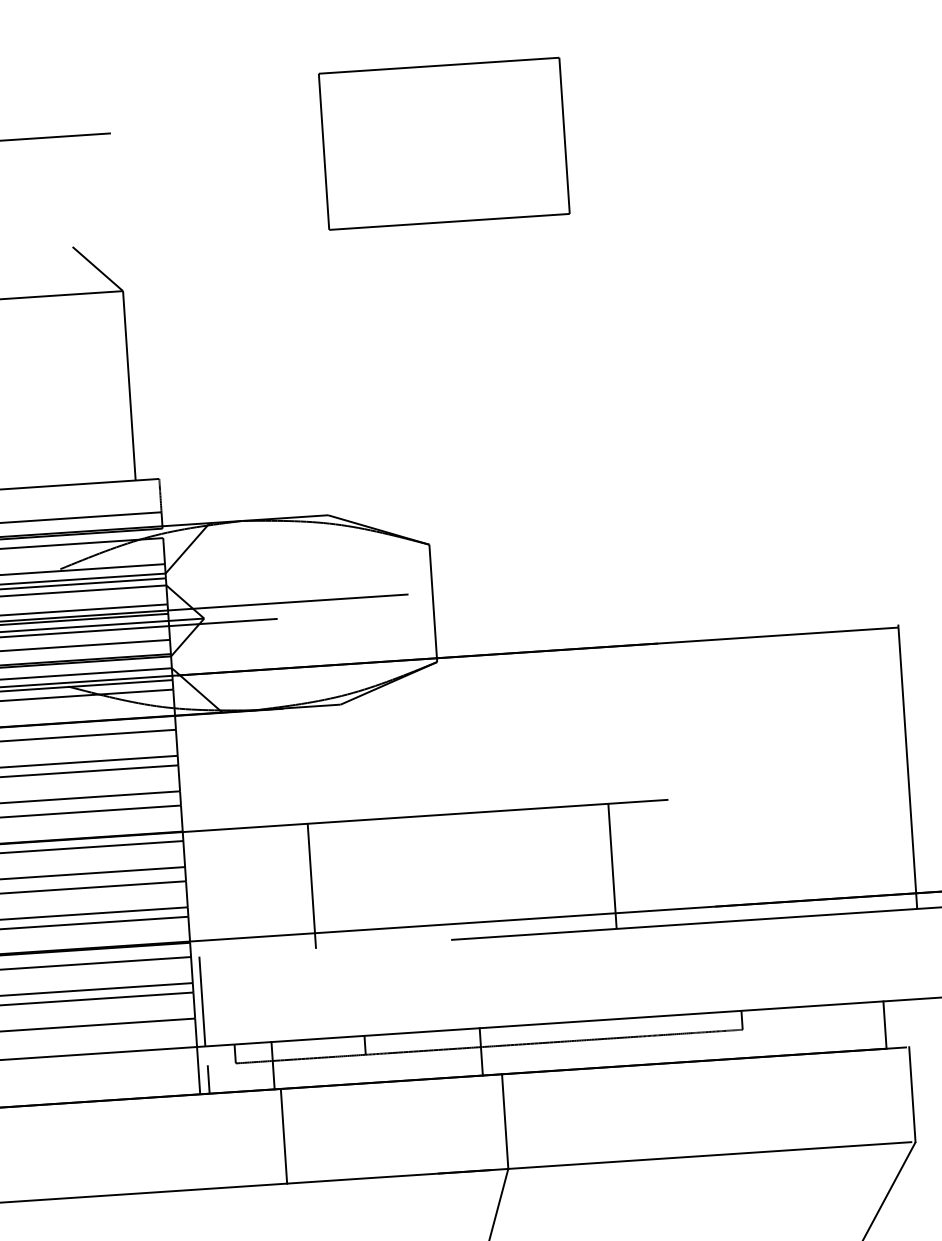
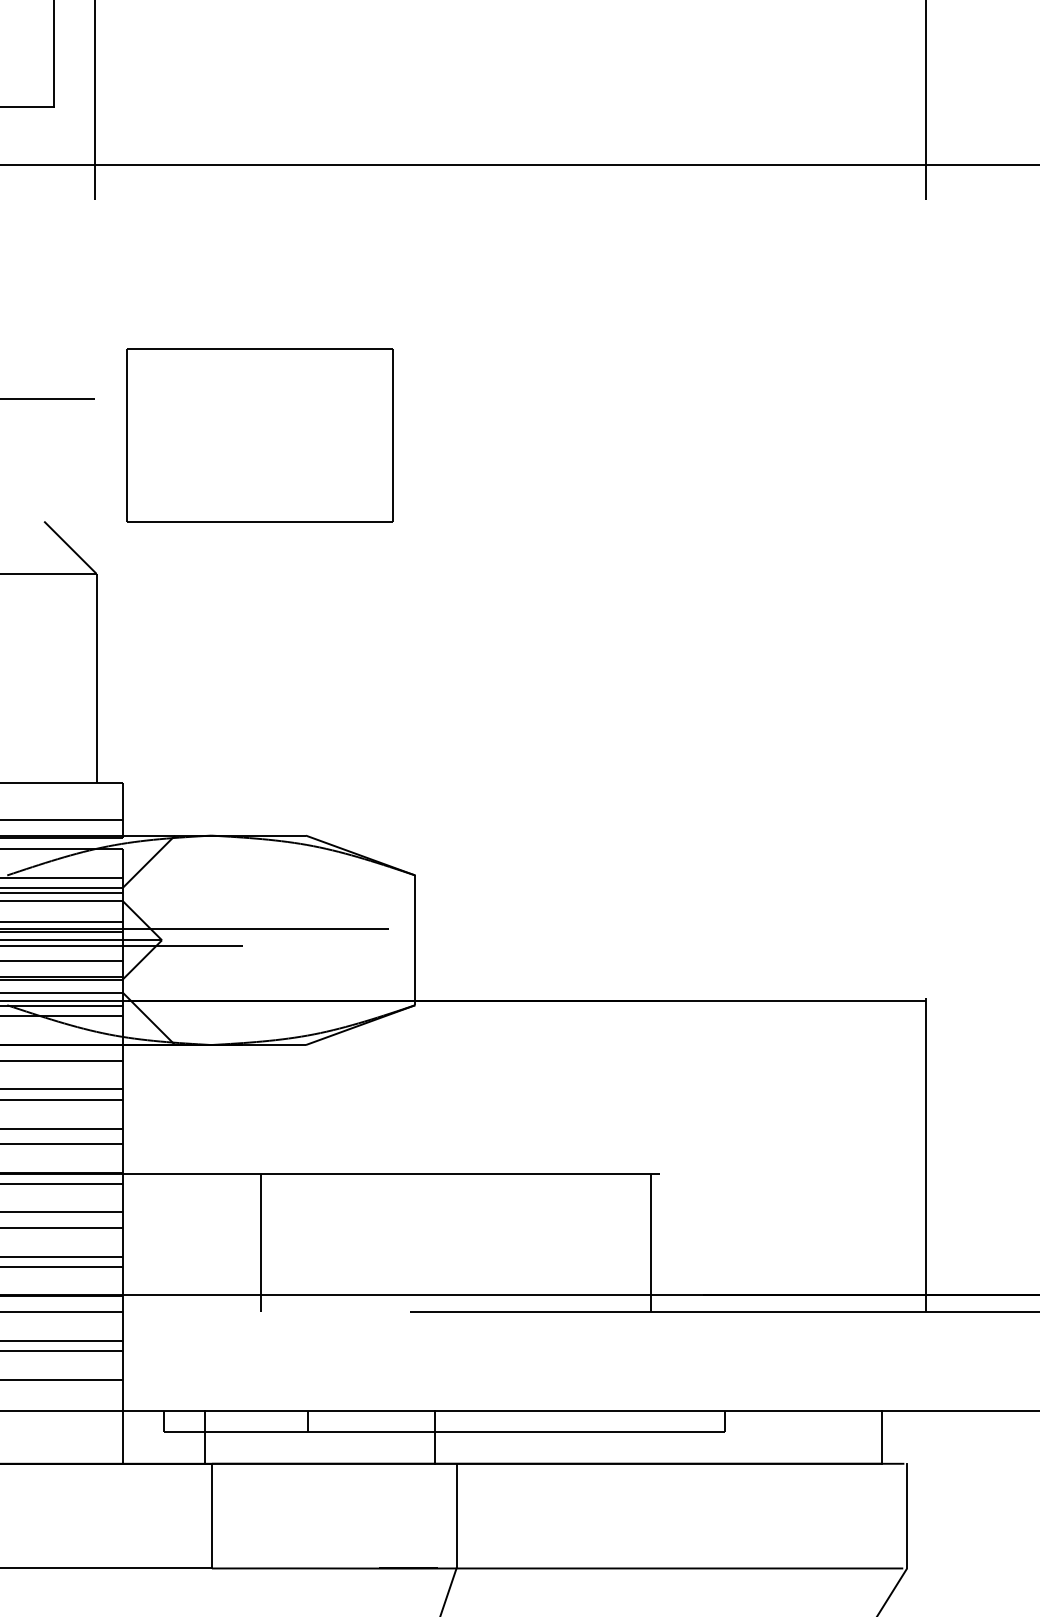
part: (443, 144) -> (259, 435), moved
line: (612, 865) -> (651, 1242), moved
line: (201, 1001) -> (131, 1361), removed
line: (208, 1078) -> (133, 1447), removed

